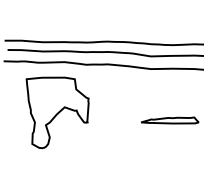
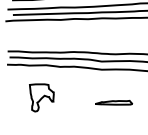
part: (57, 112) -> (41, 97), size x0.6

